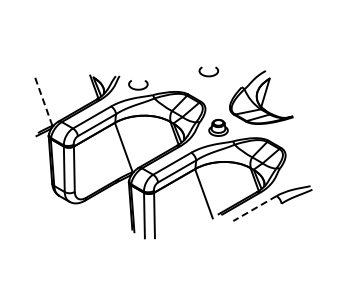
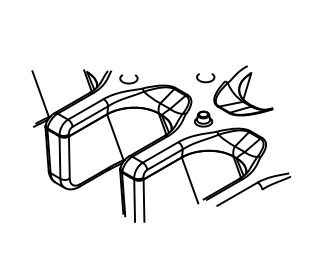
curve: (208, 75) -> (205, 81), moved
line: (43, 100) -> (40, 93), dashed -> solid
line: (254, 208) -> (237, 194), dashed -> solid

